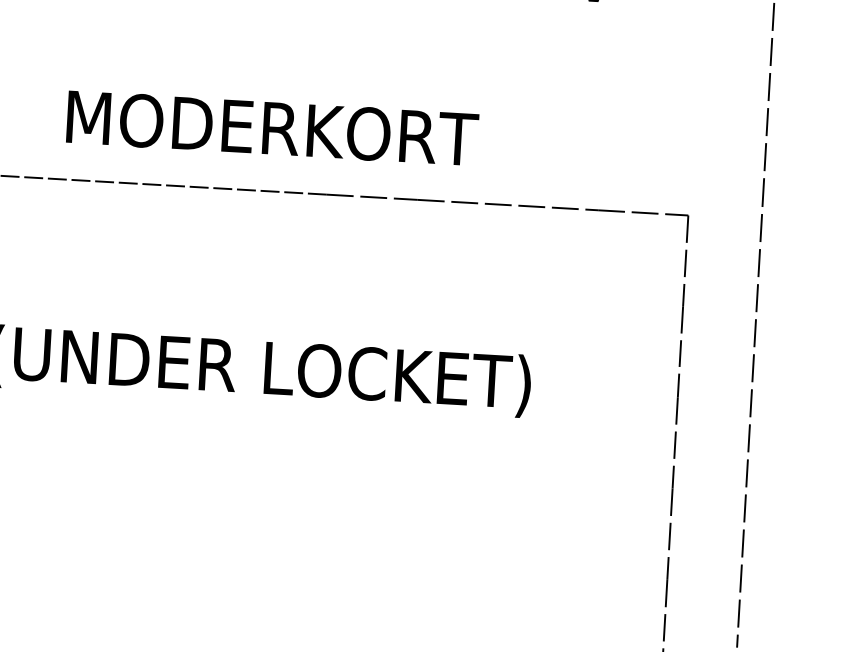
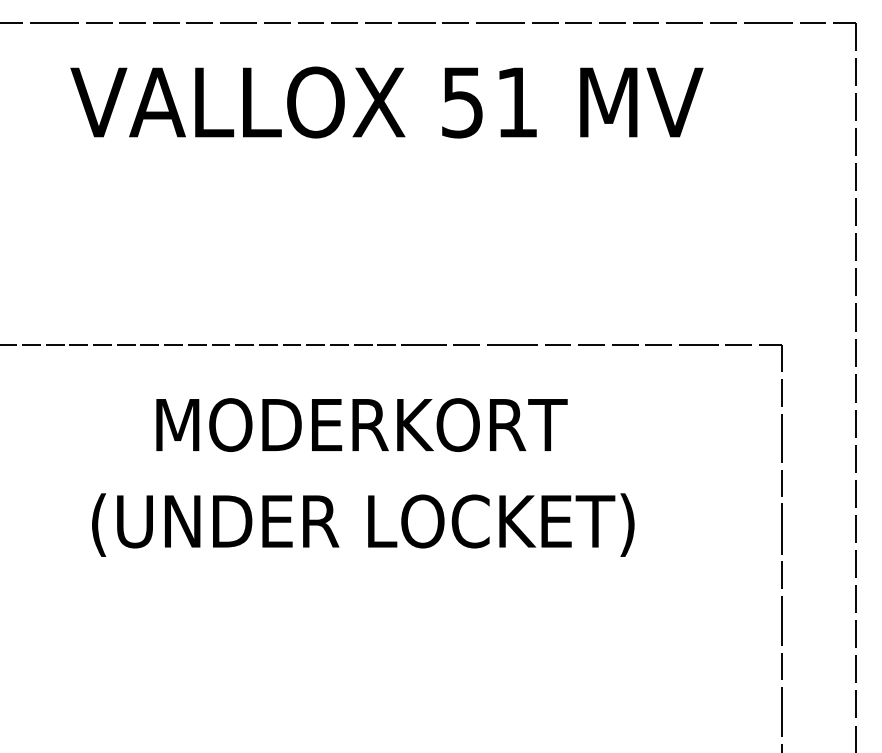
text: (272, 127) -> (361, 424), moved

